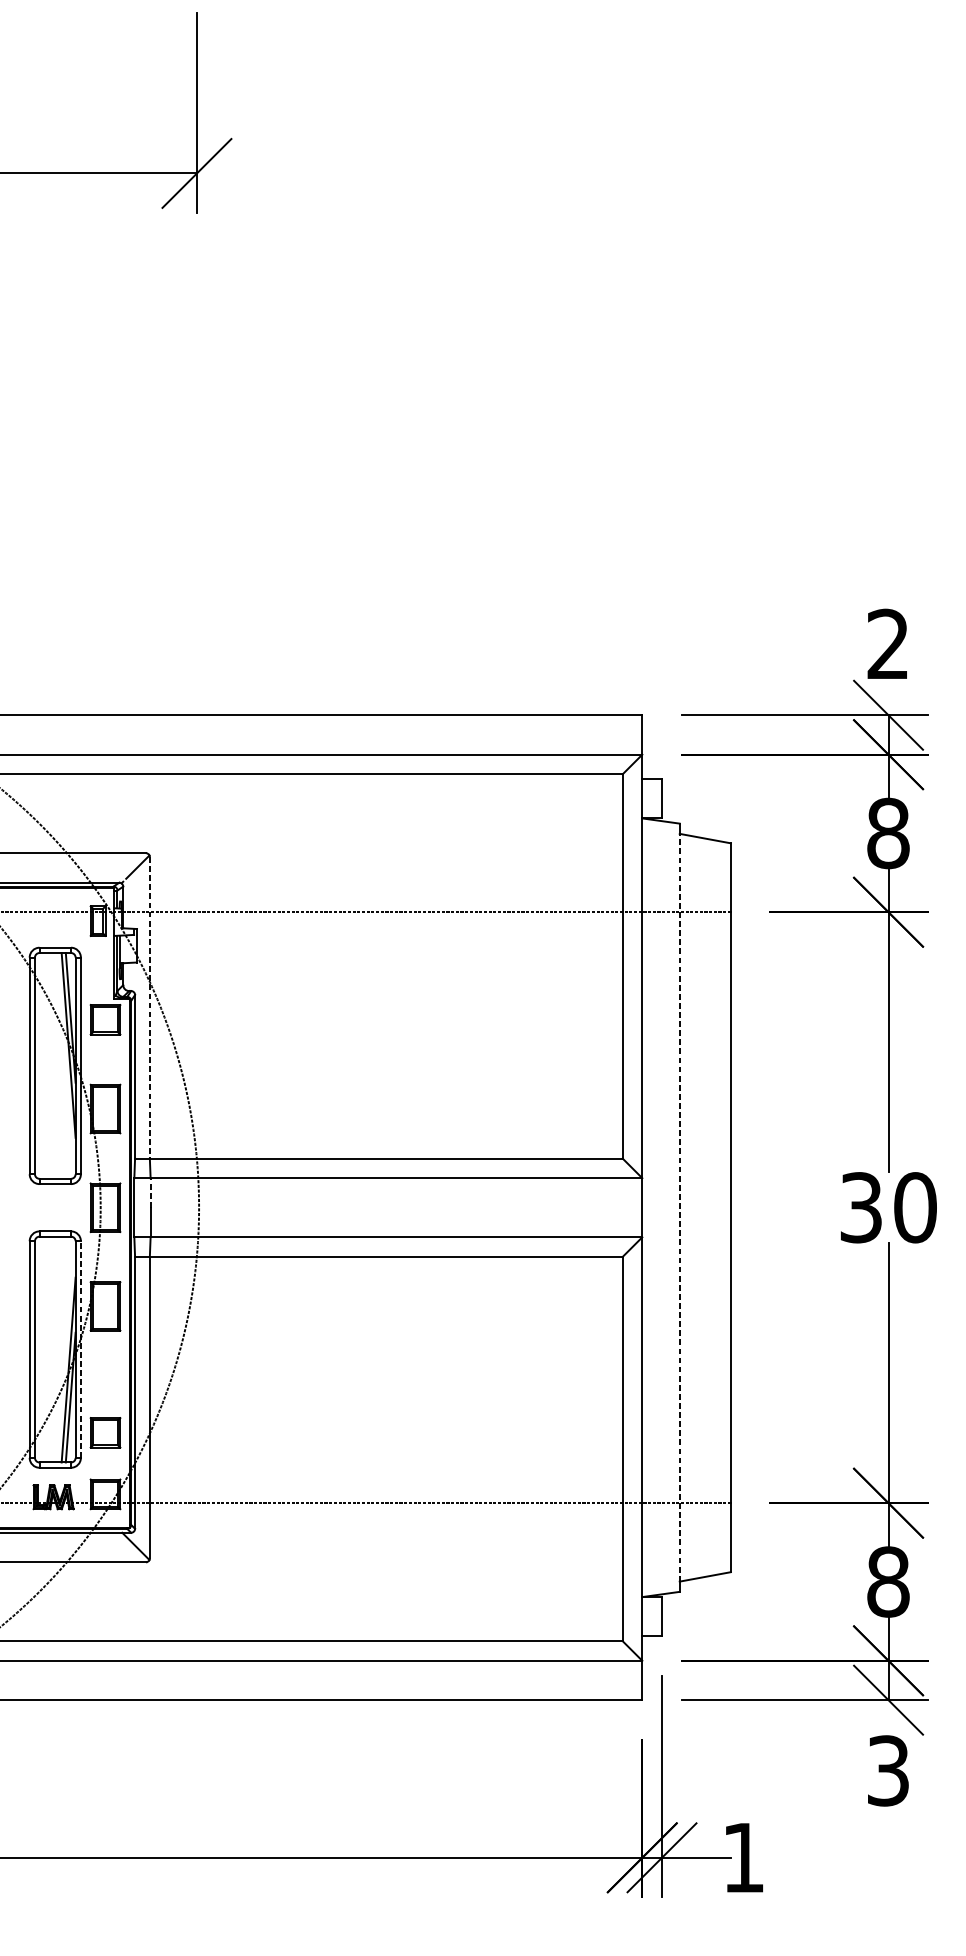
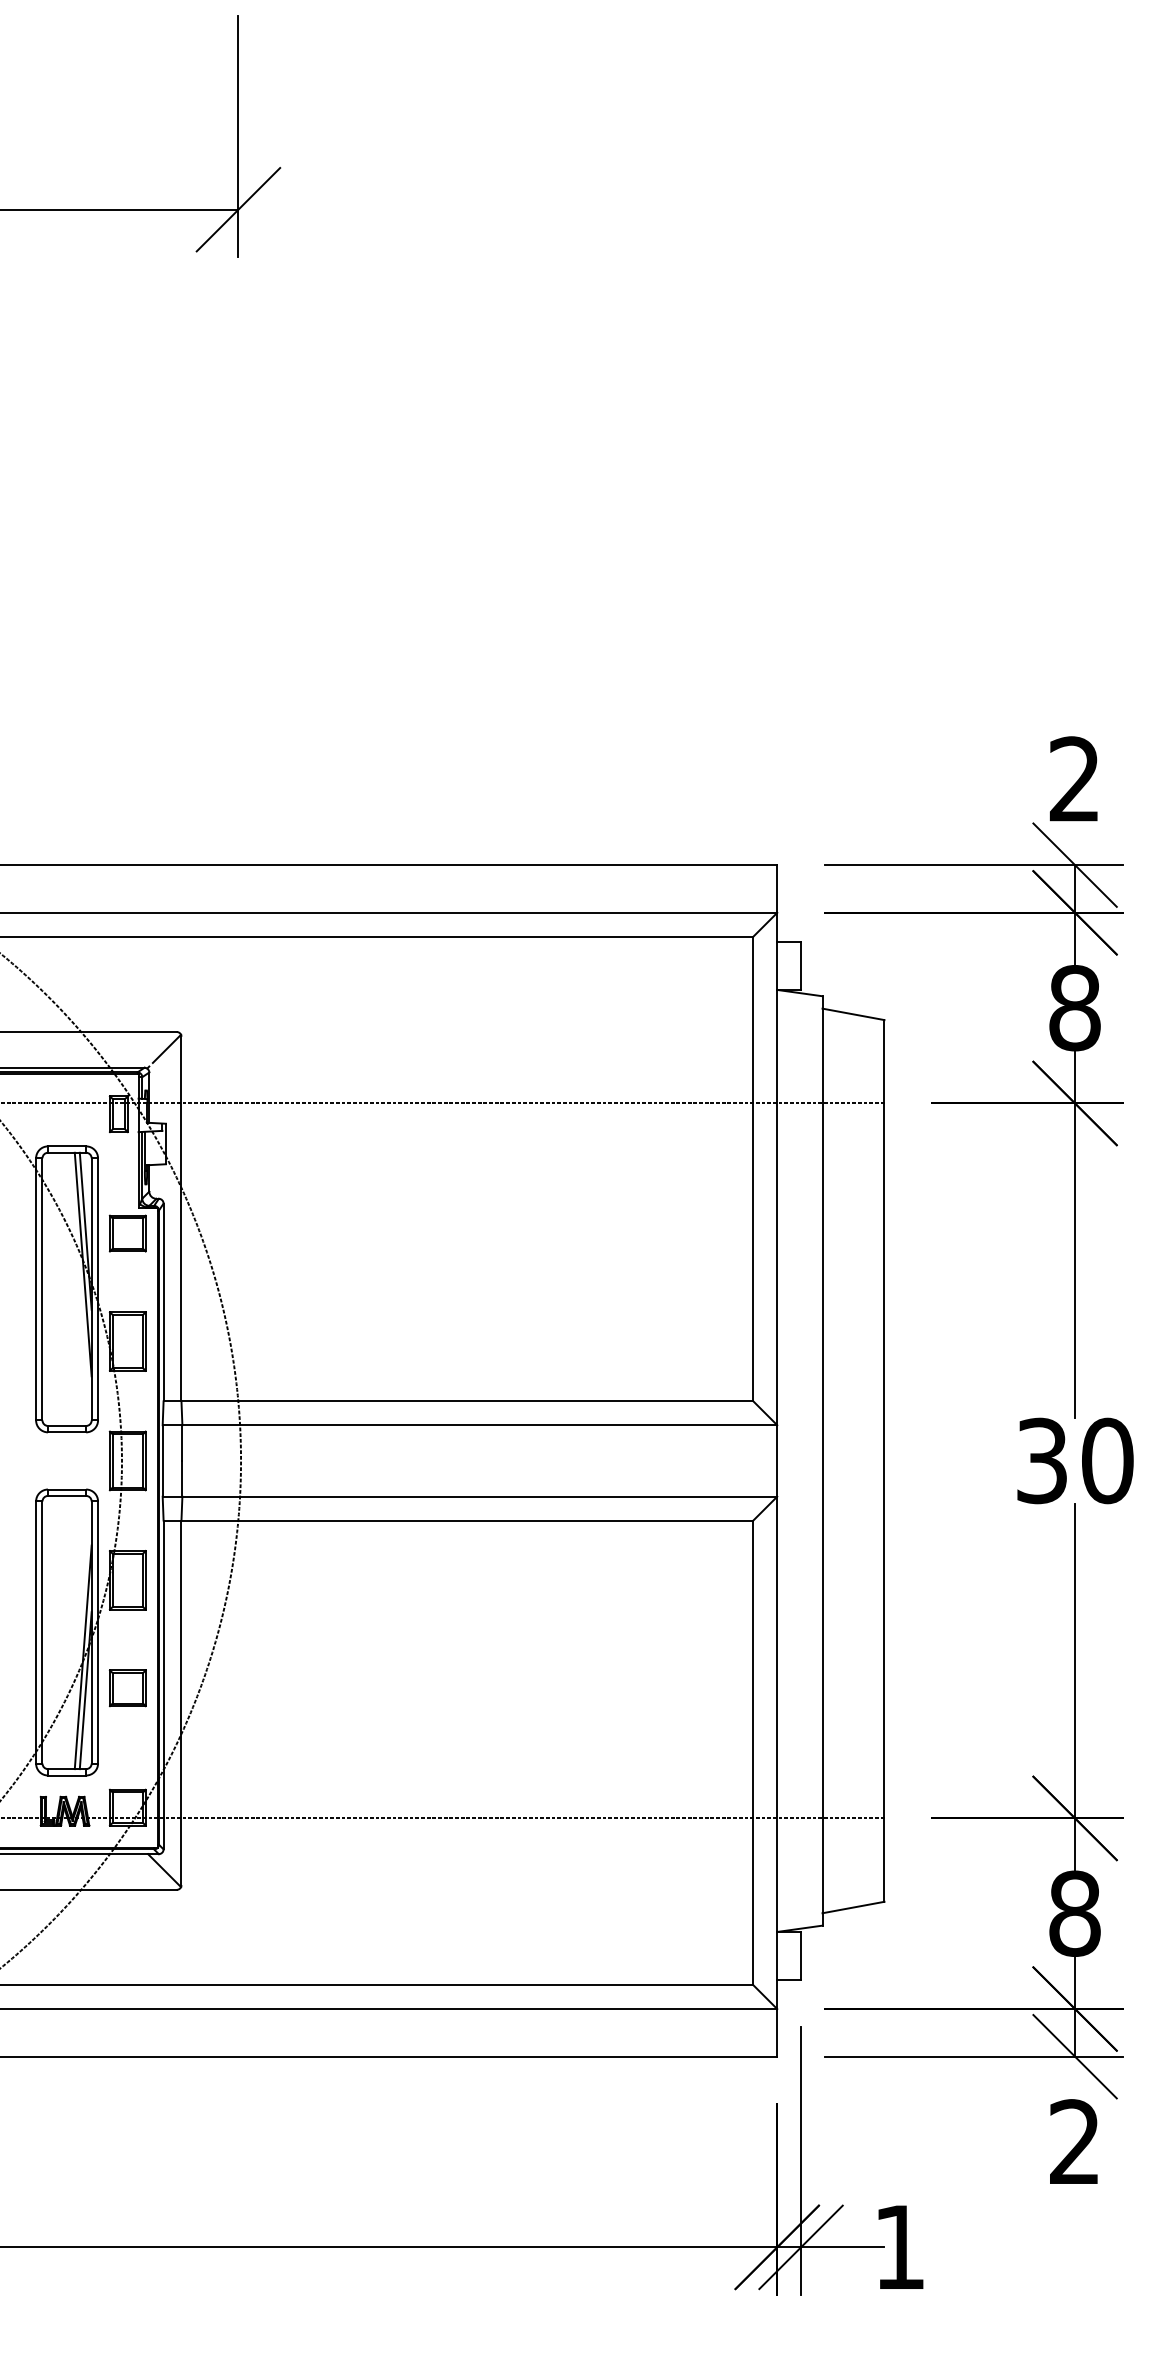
line: (149, 1008) -> (181, 1219), dashed -> solid
line: (150, 1193) -> (182, 1443), dashed -> solid
line: (679, 1207) -> (822, 1460), dashed -> solid
line: (81, 1349) -> (98, 1632), dashed -> solid
part: (105, 1433) -> (127, 1688), moved
text: (888, 1771) -> (1074, 2142), 3 -> 2

